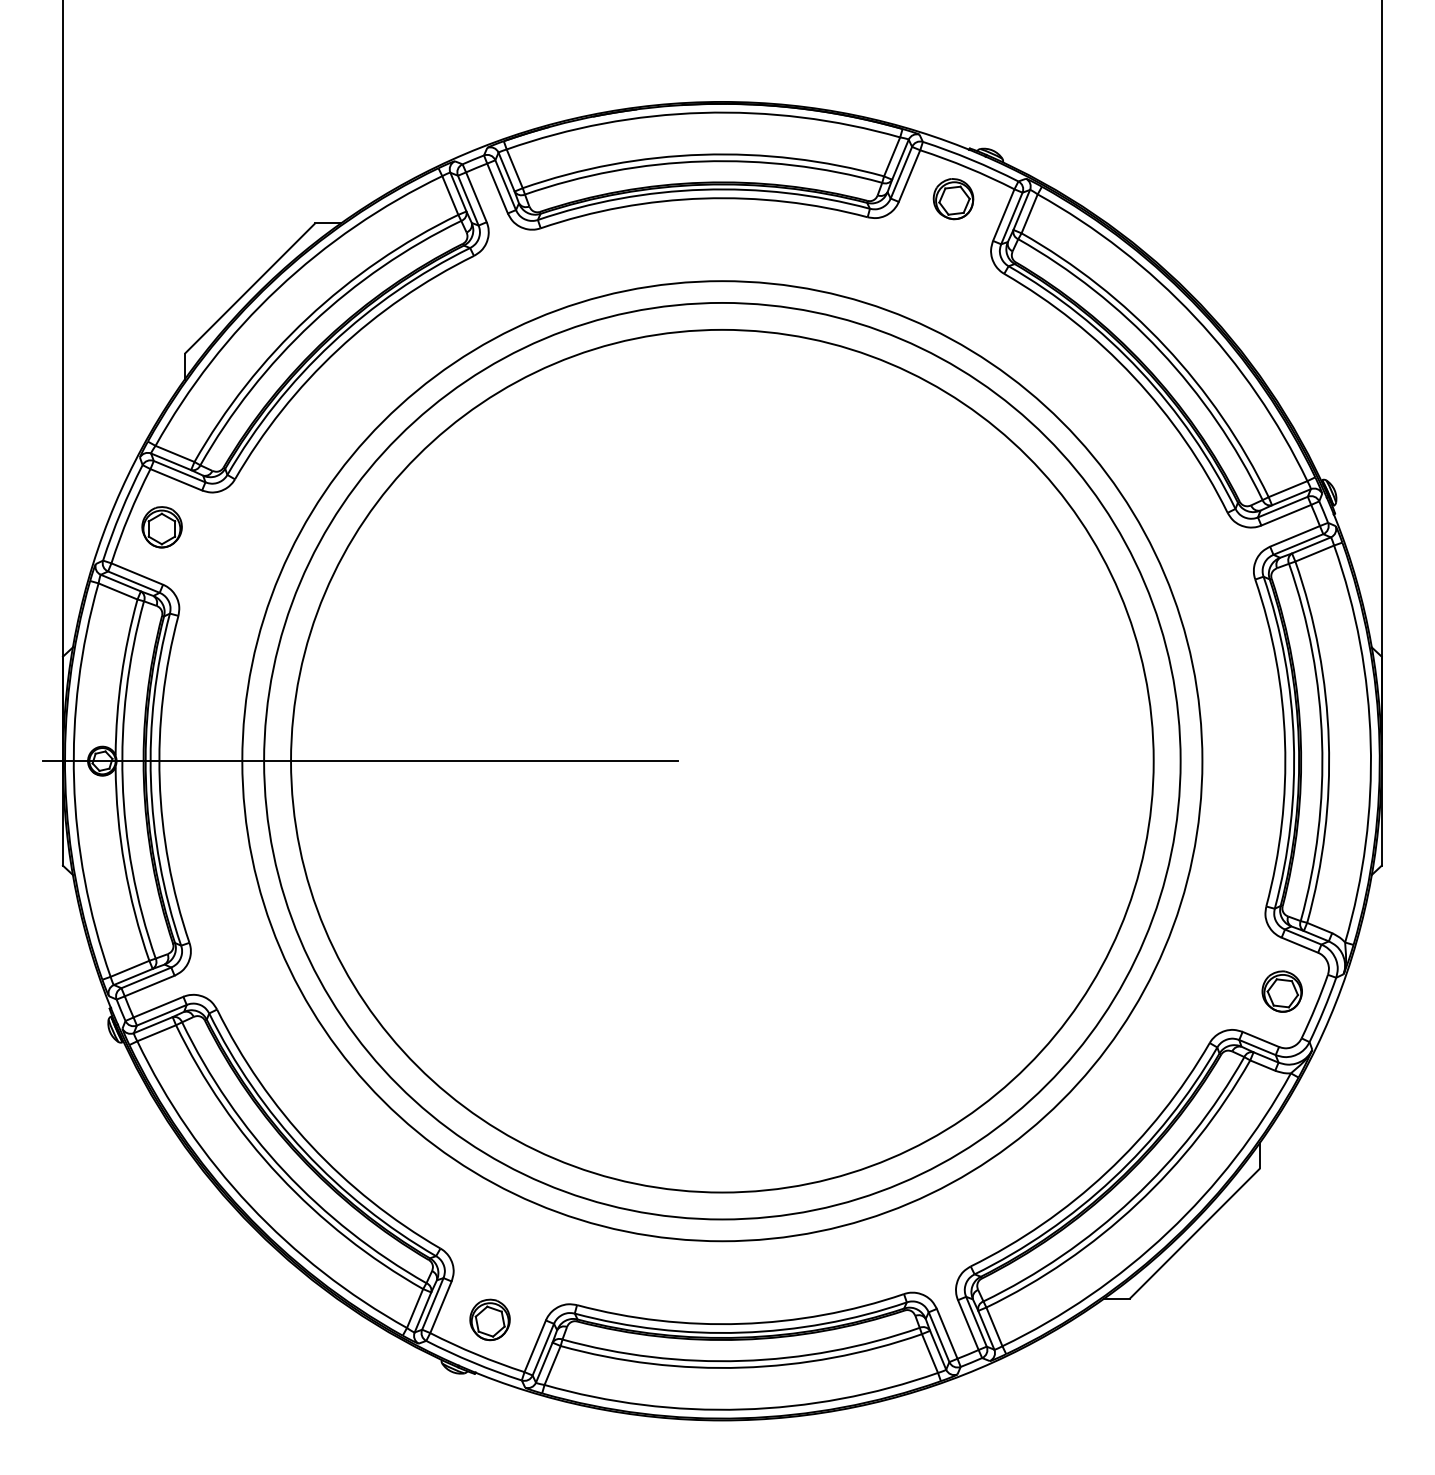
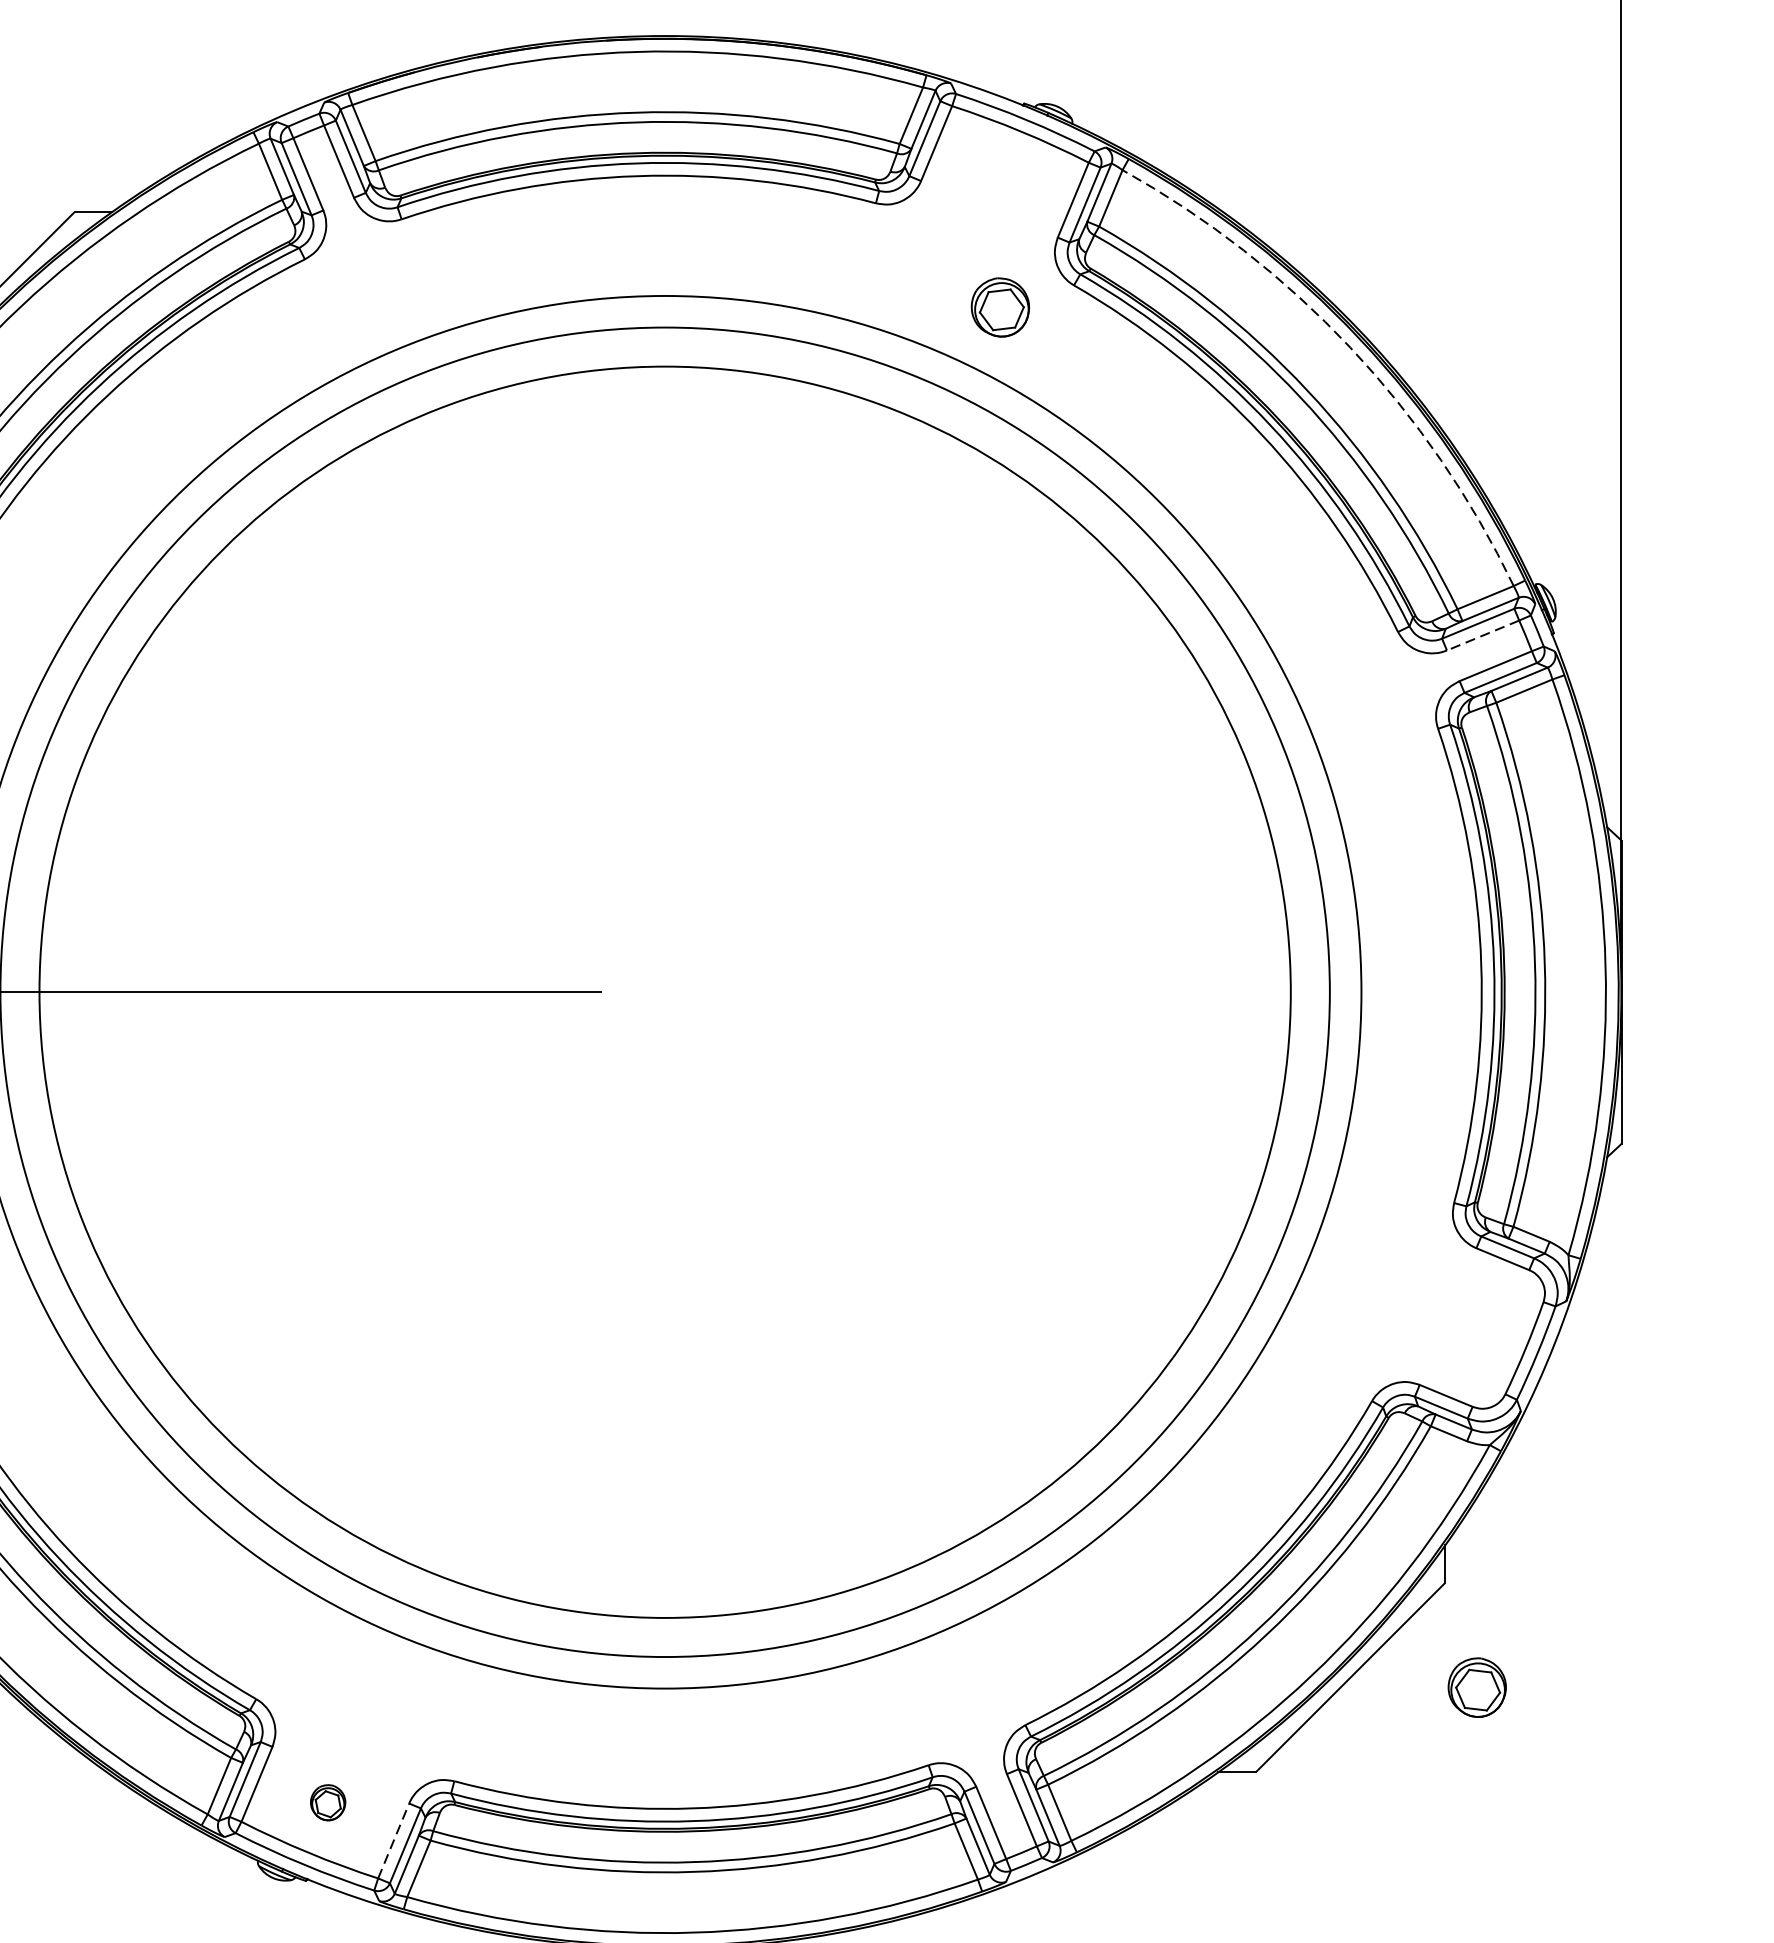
part: (953, 199) -> (1000, 308), moved
arc: (1194, 316) -> (1349, 347), solid -> dashed
line: (1286, 515) -> (1483, 635), solid -> dashed
part: (1281, 991) -> (1476, 1687), moved
part: (489, 1319) -> (327, 1802), size x0.6
line: (535, 1346) -> (394, 1841), solid -> dashed

